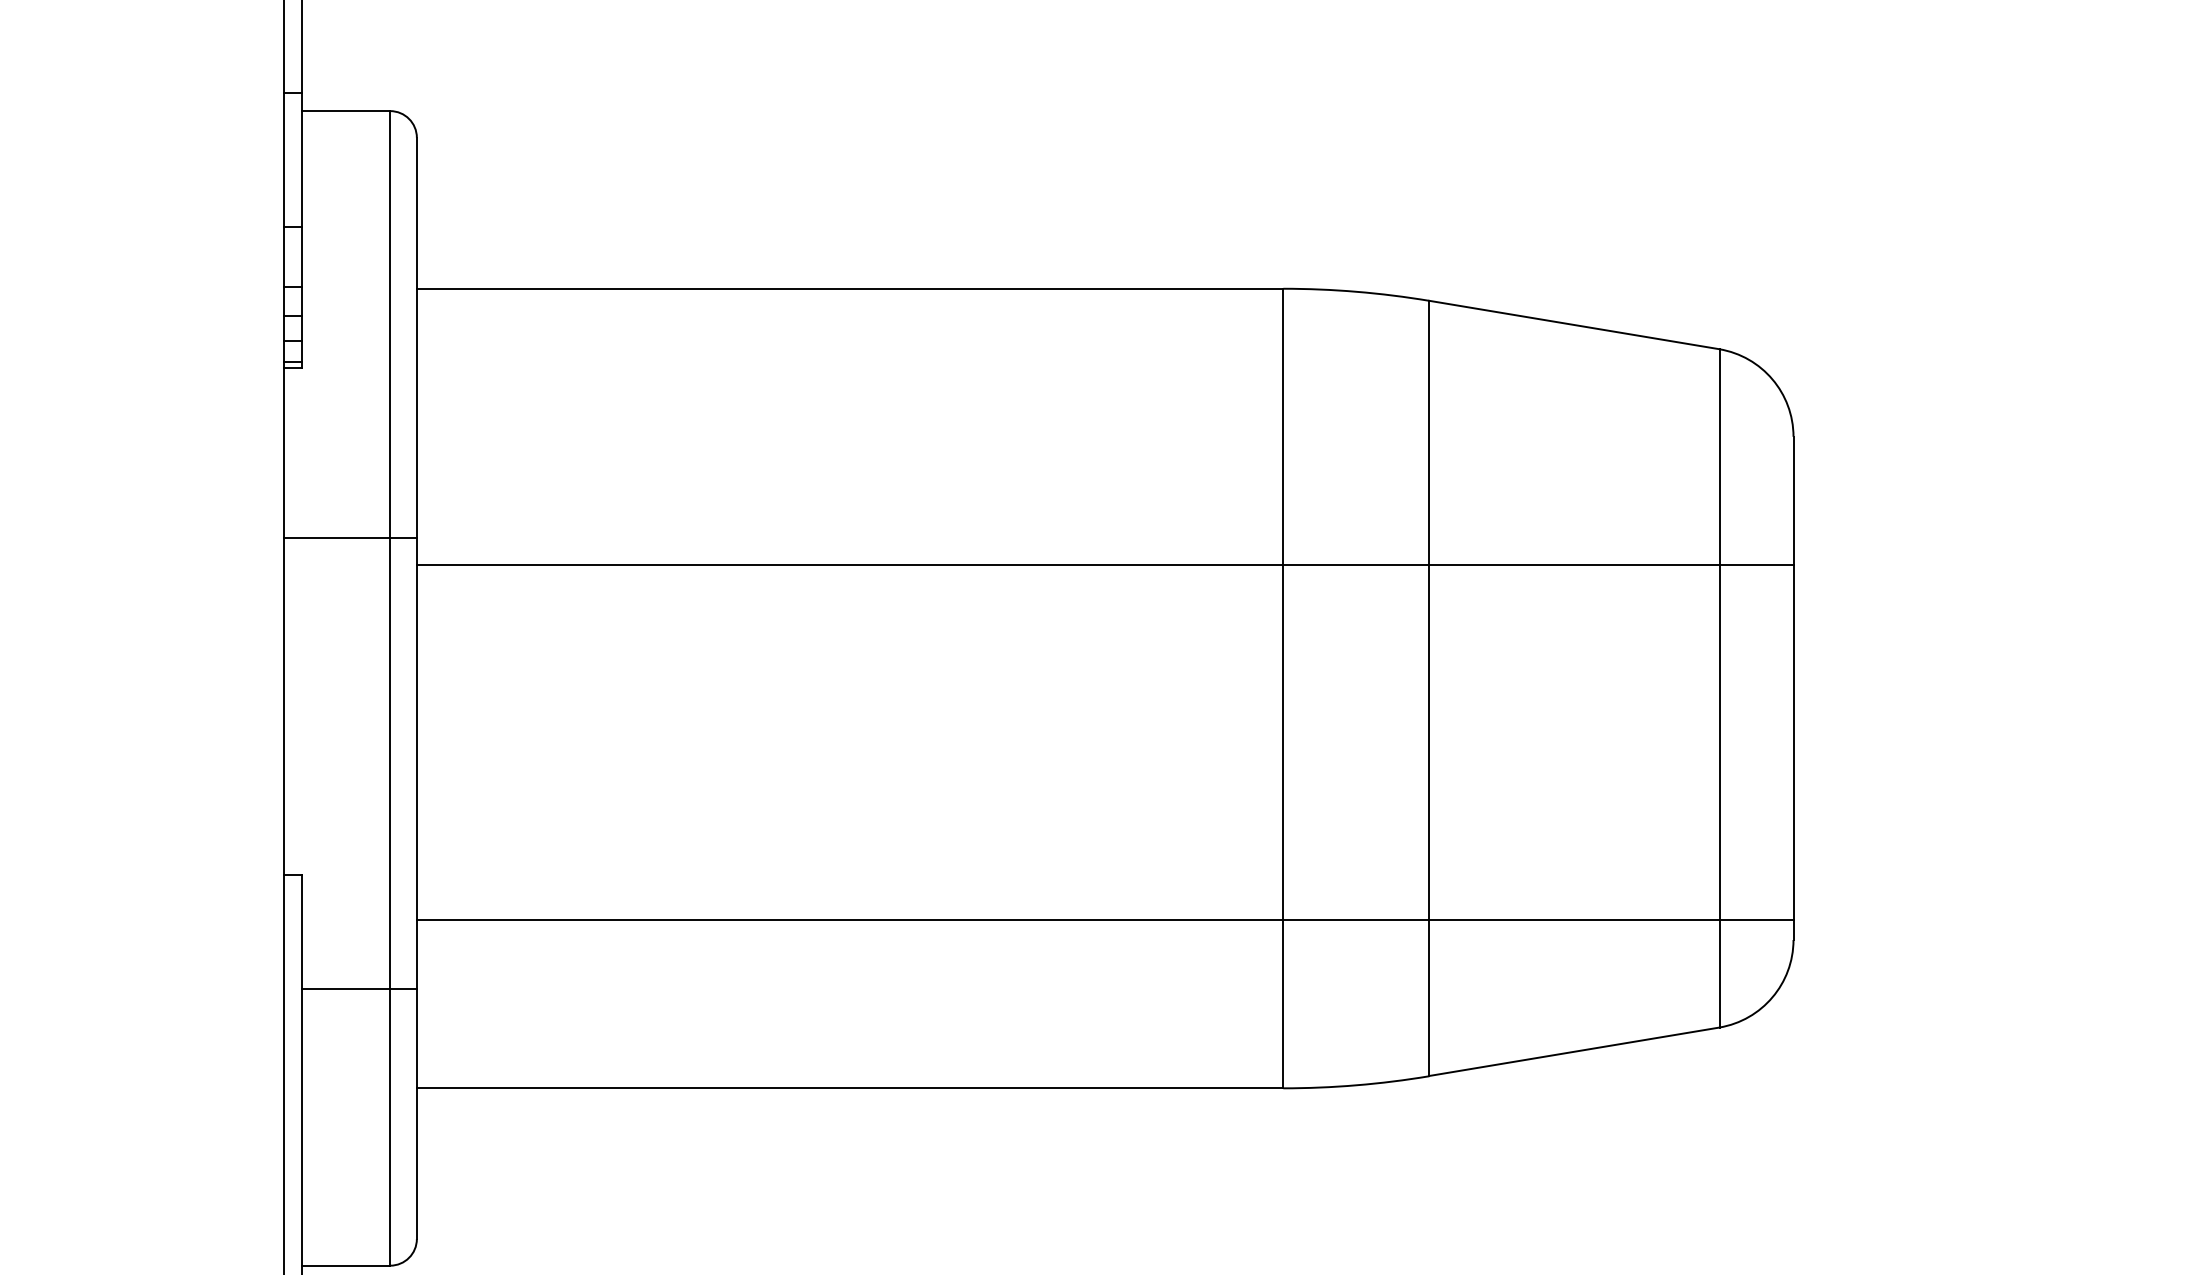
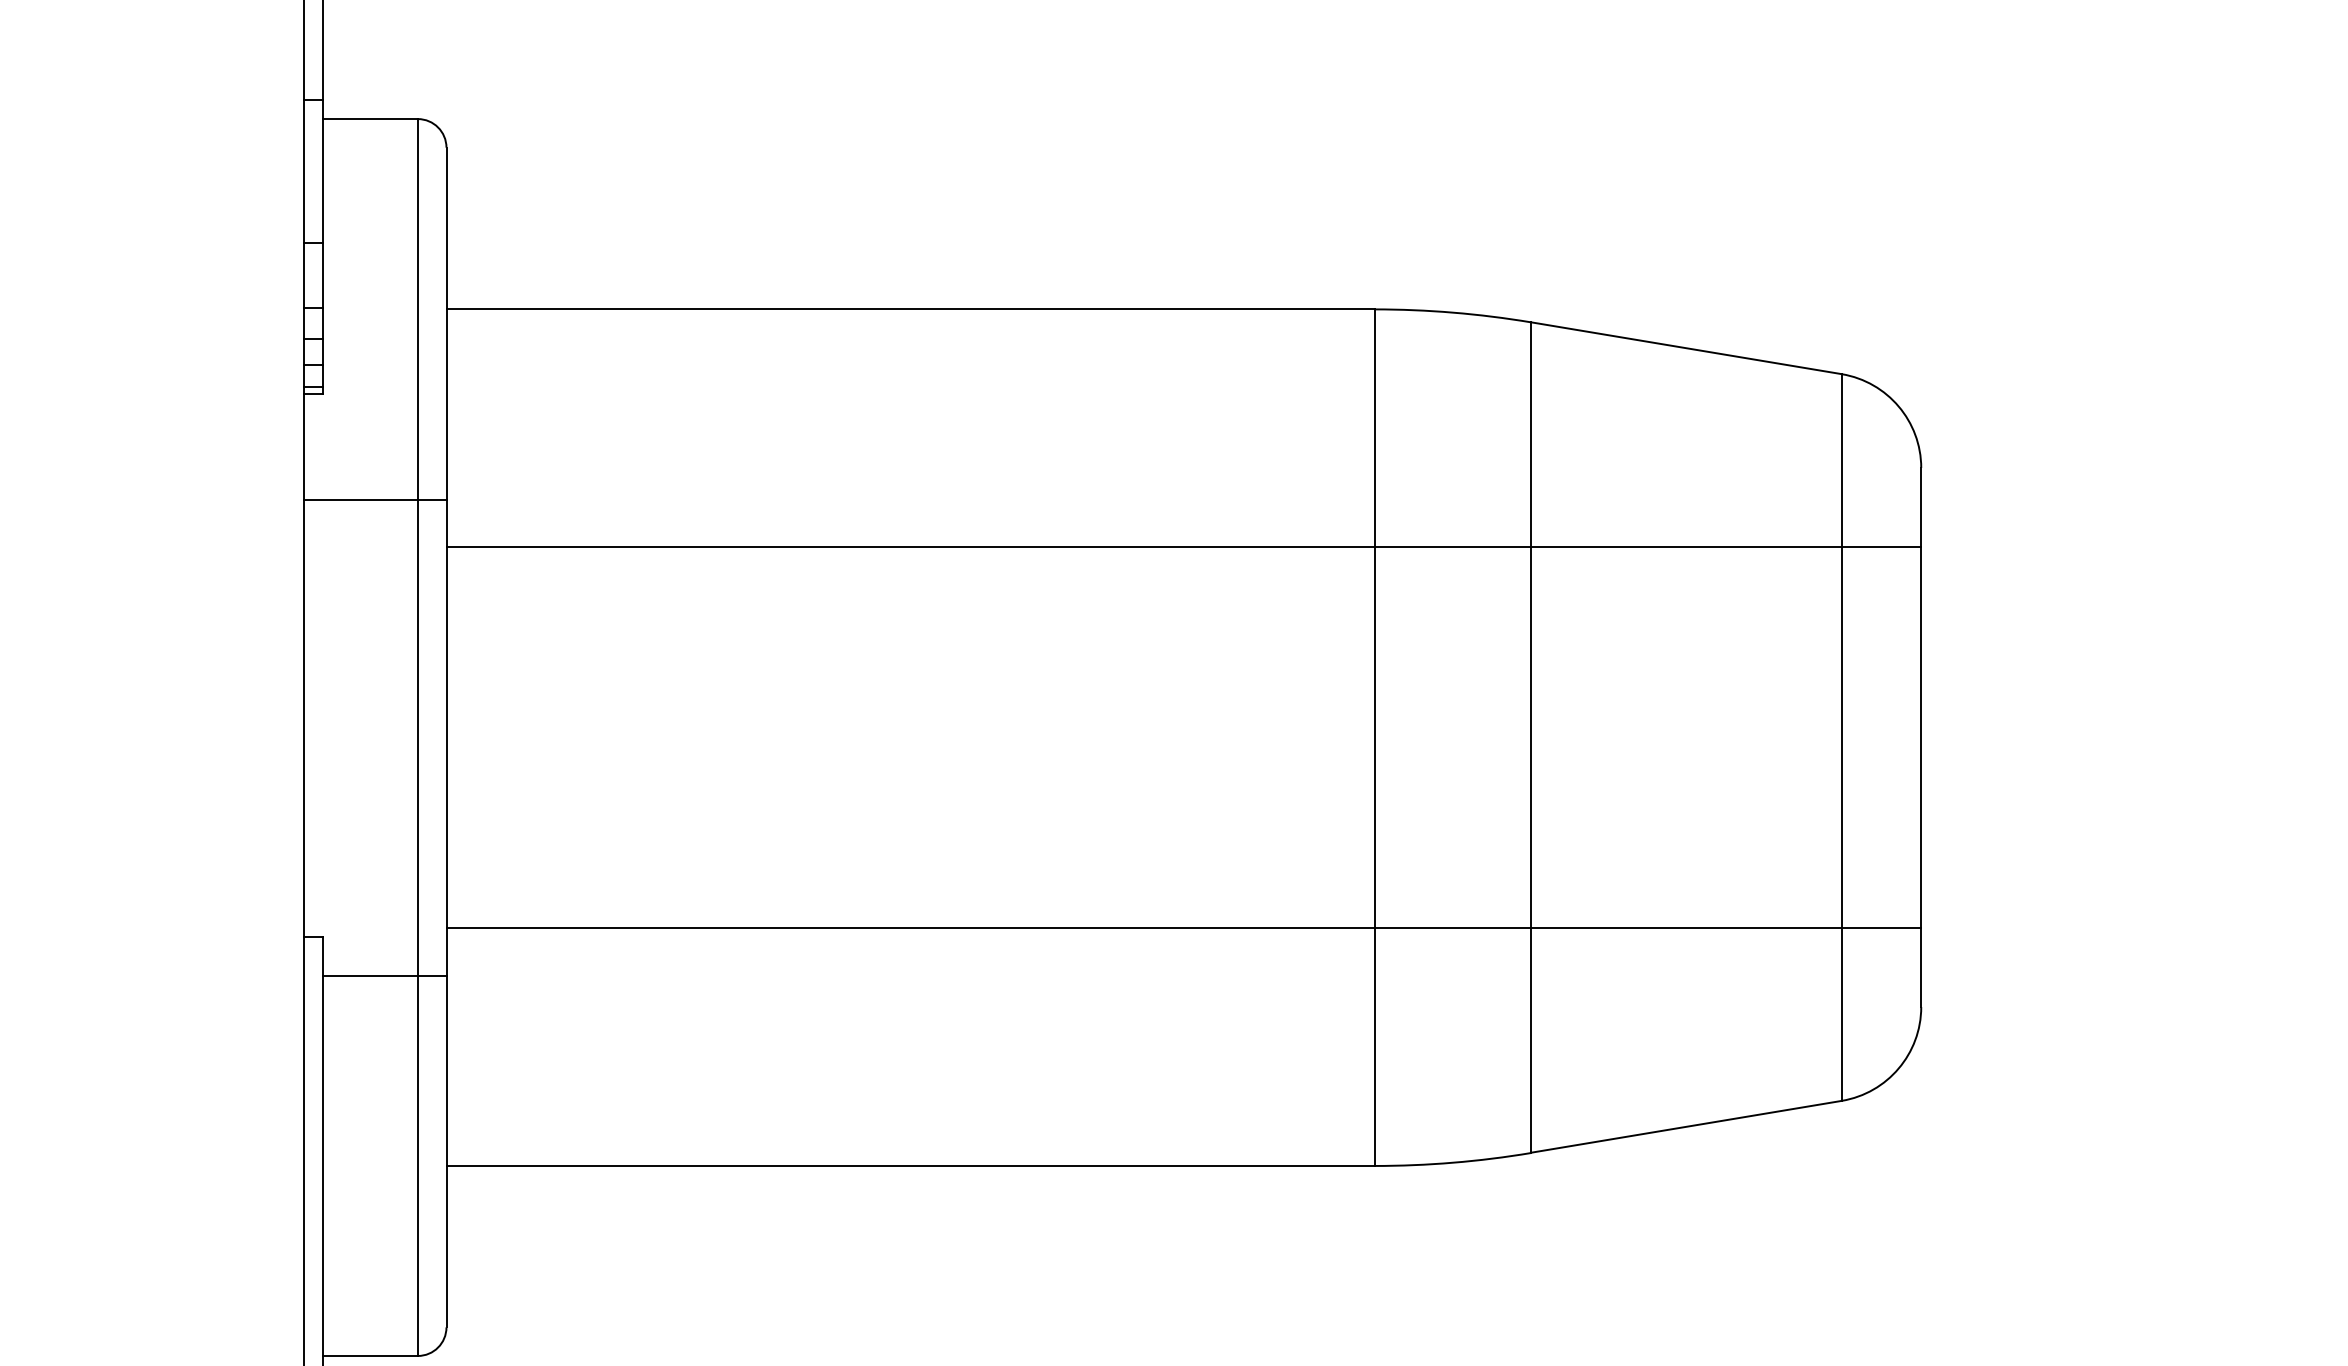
line: (350, 538) -> (375, 499), moved
line: (1105, 564) -> (1184, 546), moved
line: (1105, 920) -> (1184, 928), moved
line: (359, 988) -> (384, 975), moved

